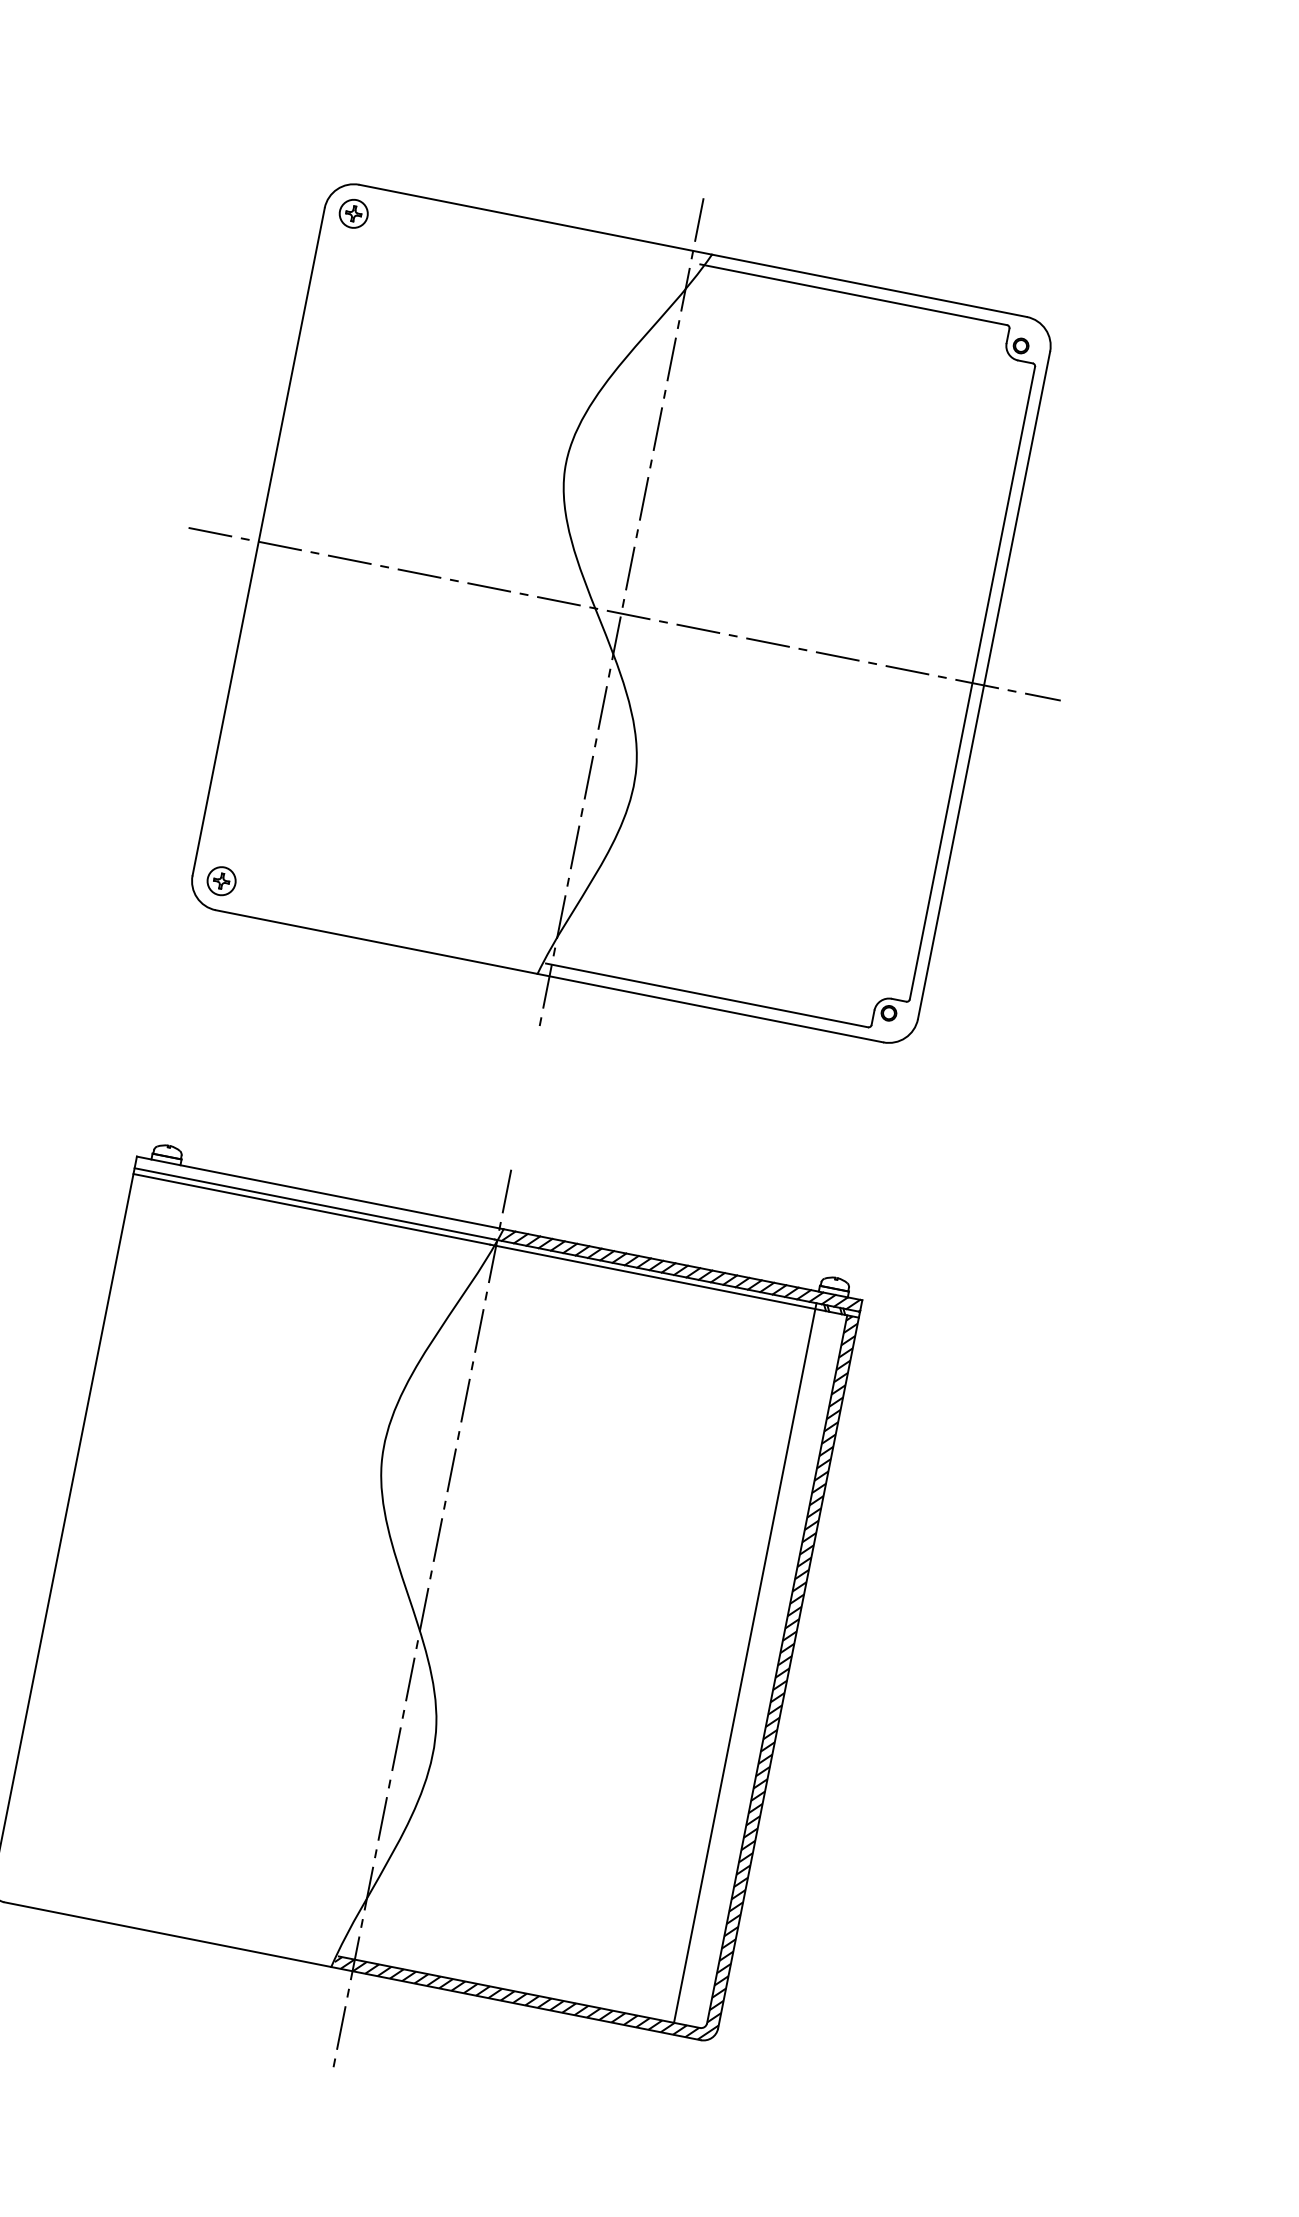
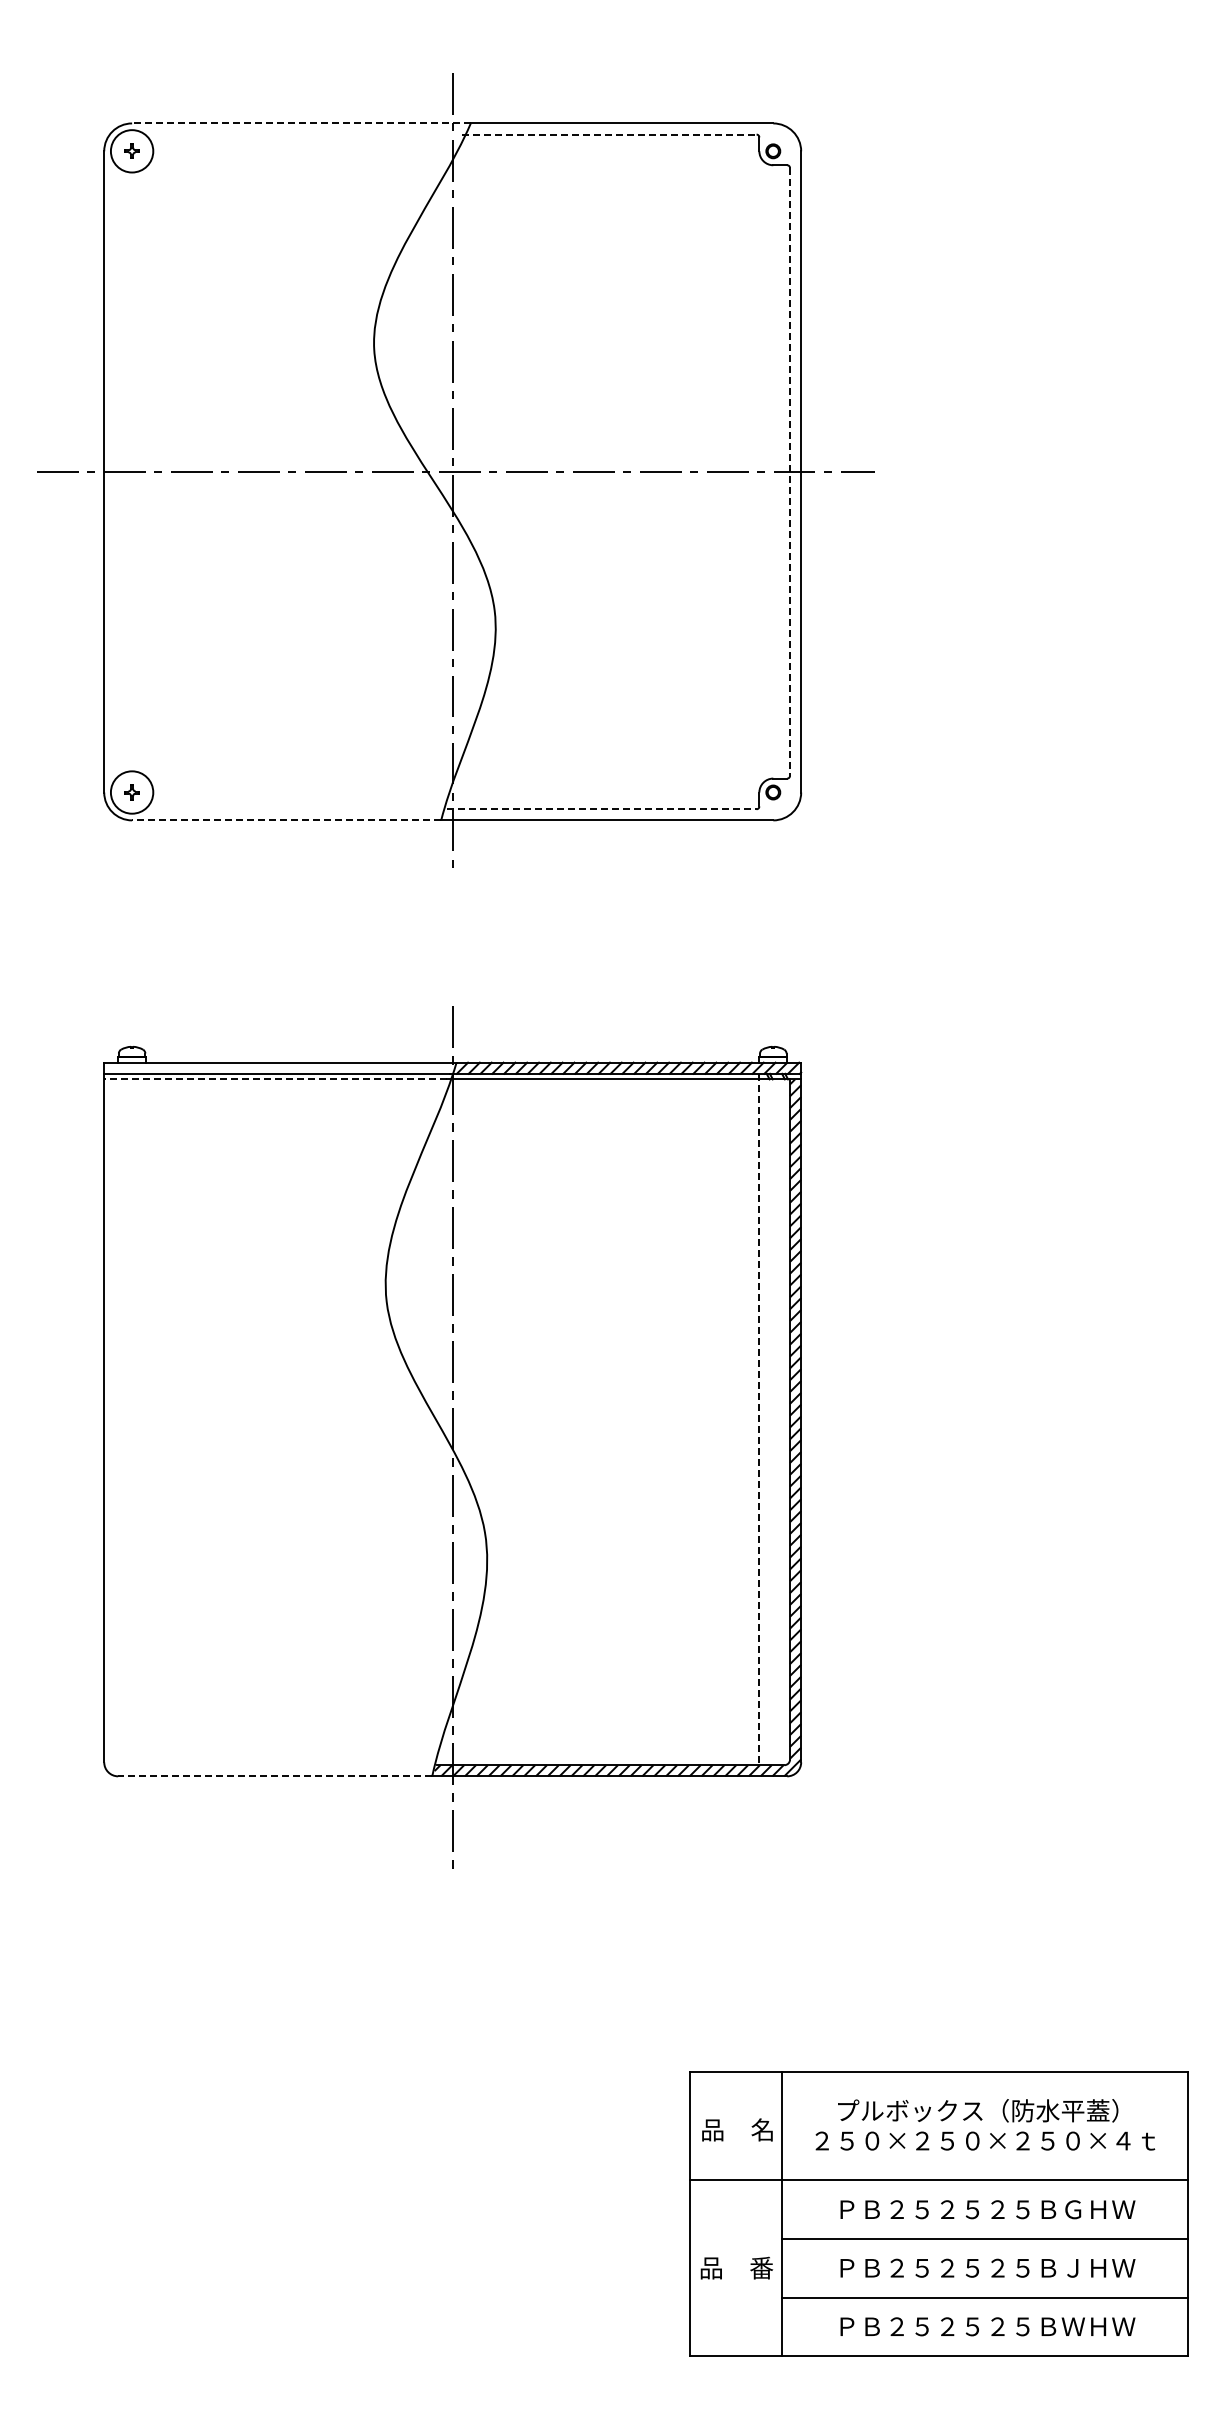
circle: (353, 213) -> (131, 151), size x1.6
line: (534, 219) -> (300, 123), solid -> dashed
line: (854, 294) -> (609, 134), solid -> dashed
line: (973, 682) -> (790, 471), solid -> dashed
circle: (221, 881) -> (131, 792), size x1.6
line: (376, 942) -> (286, 820), solid -> dashed
line: (706, 995) -> (601, 809), solid -> dashed
line: (311, 1209) -> (275, 1079), solid -> dashed
line: (745, 1663) -> (759, 1419), solid -> dashed
line: (167, 1934) -> (274, 1776), solid -> dashed

